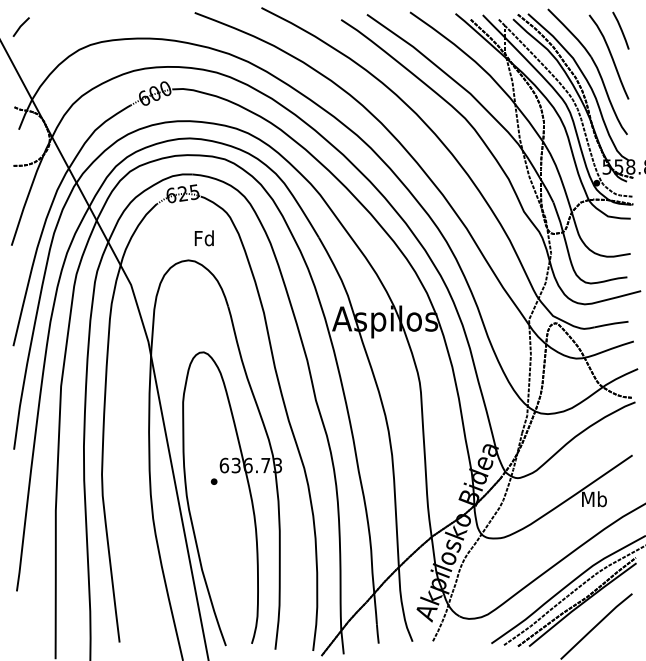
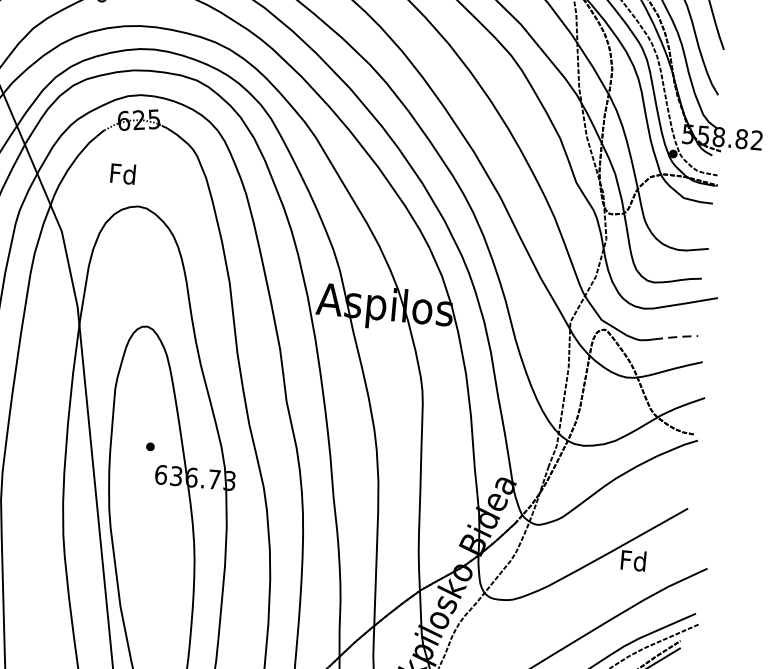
text: (203, 238) -> (121, 173), moved
line: (611, 324) -> (675, 337), solid -> dashed
part: (213, 481) -> (149, 446), moved
text: (594, 499) -> (633, 561), Mb -> Fd

